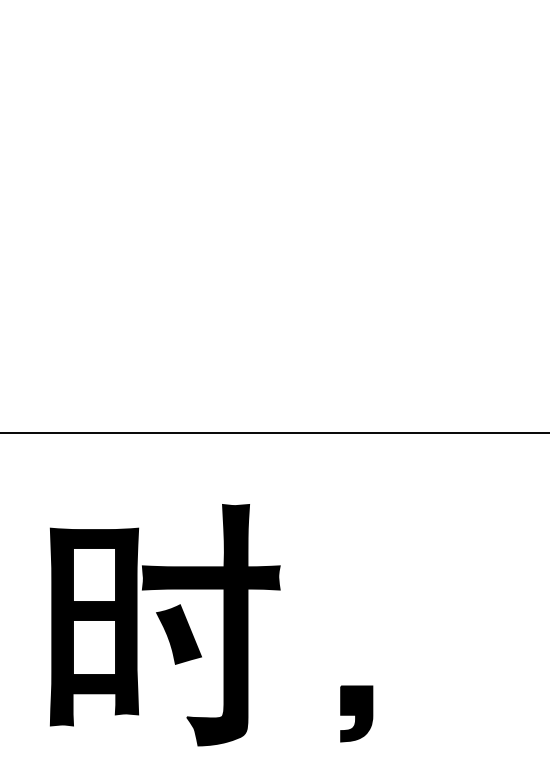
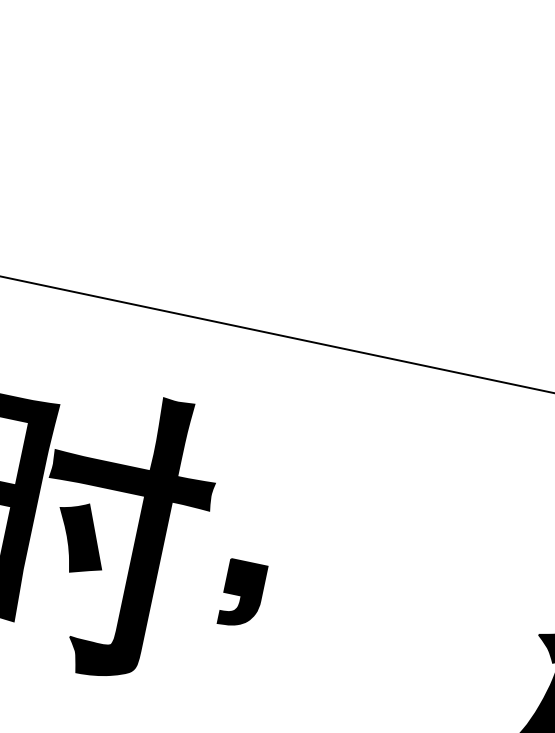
part: (356, 713) -> (242, 594), moved

